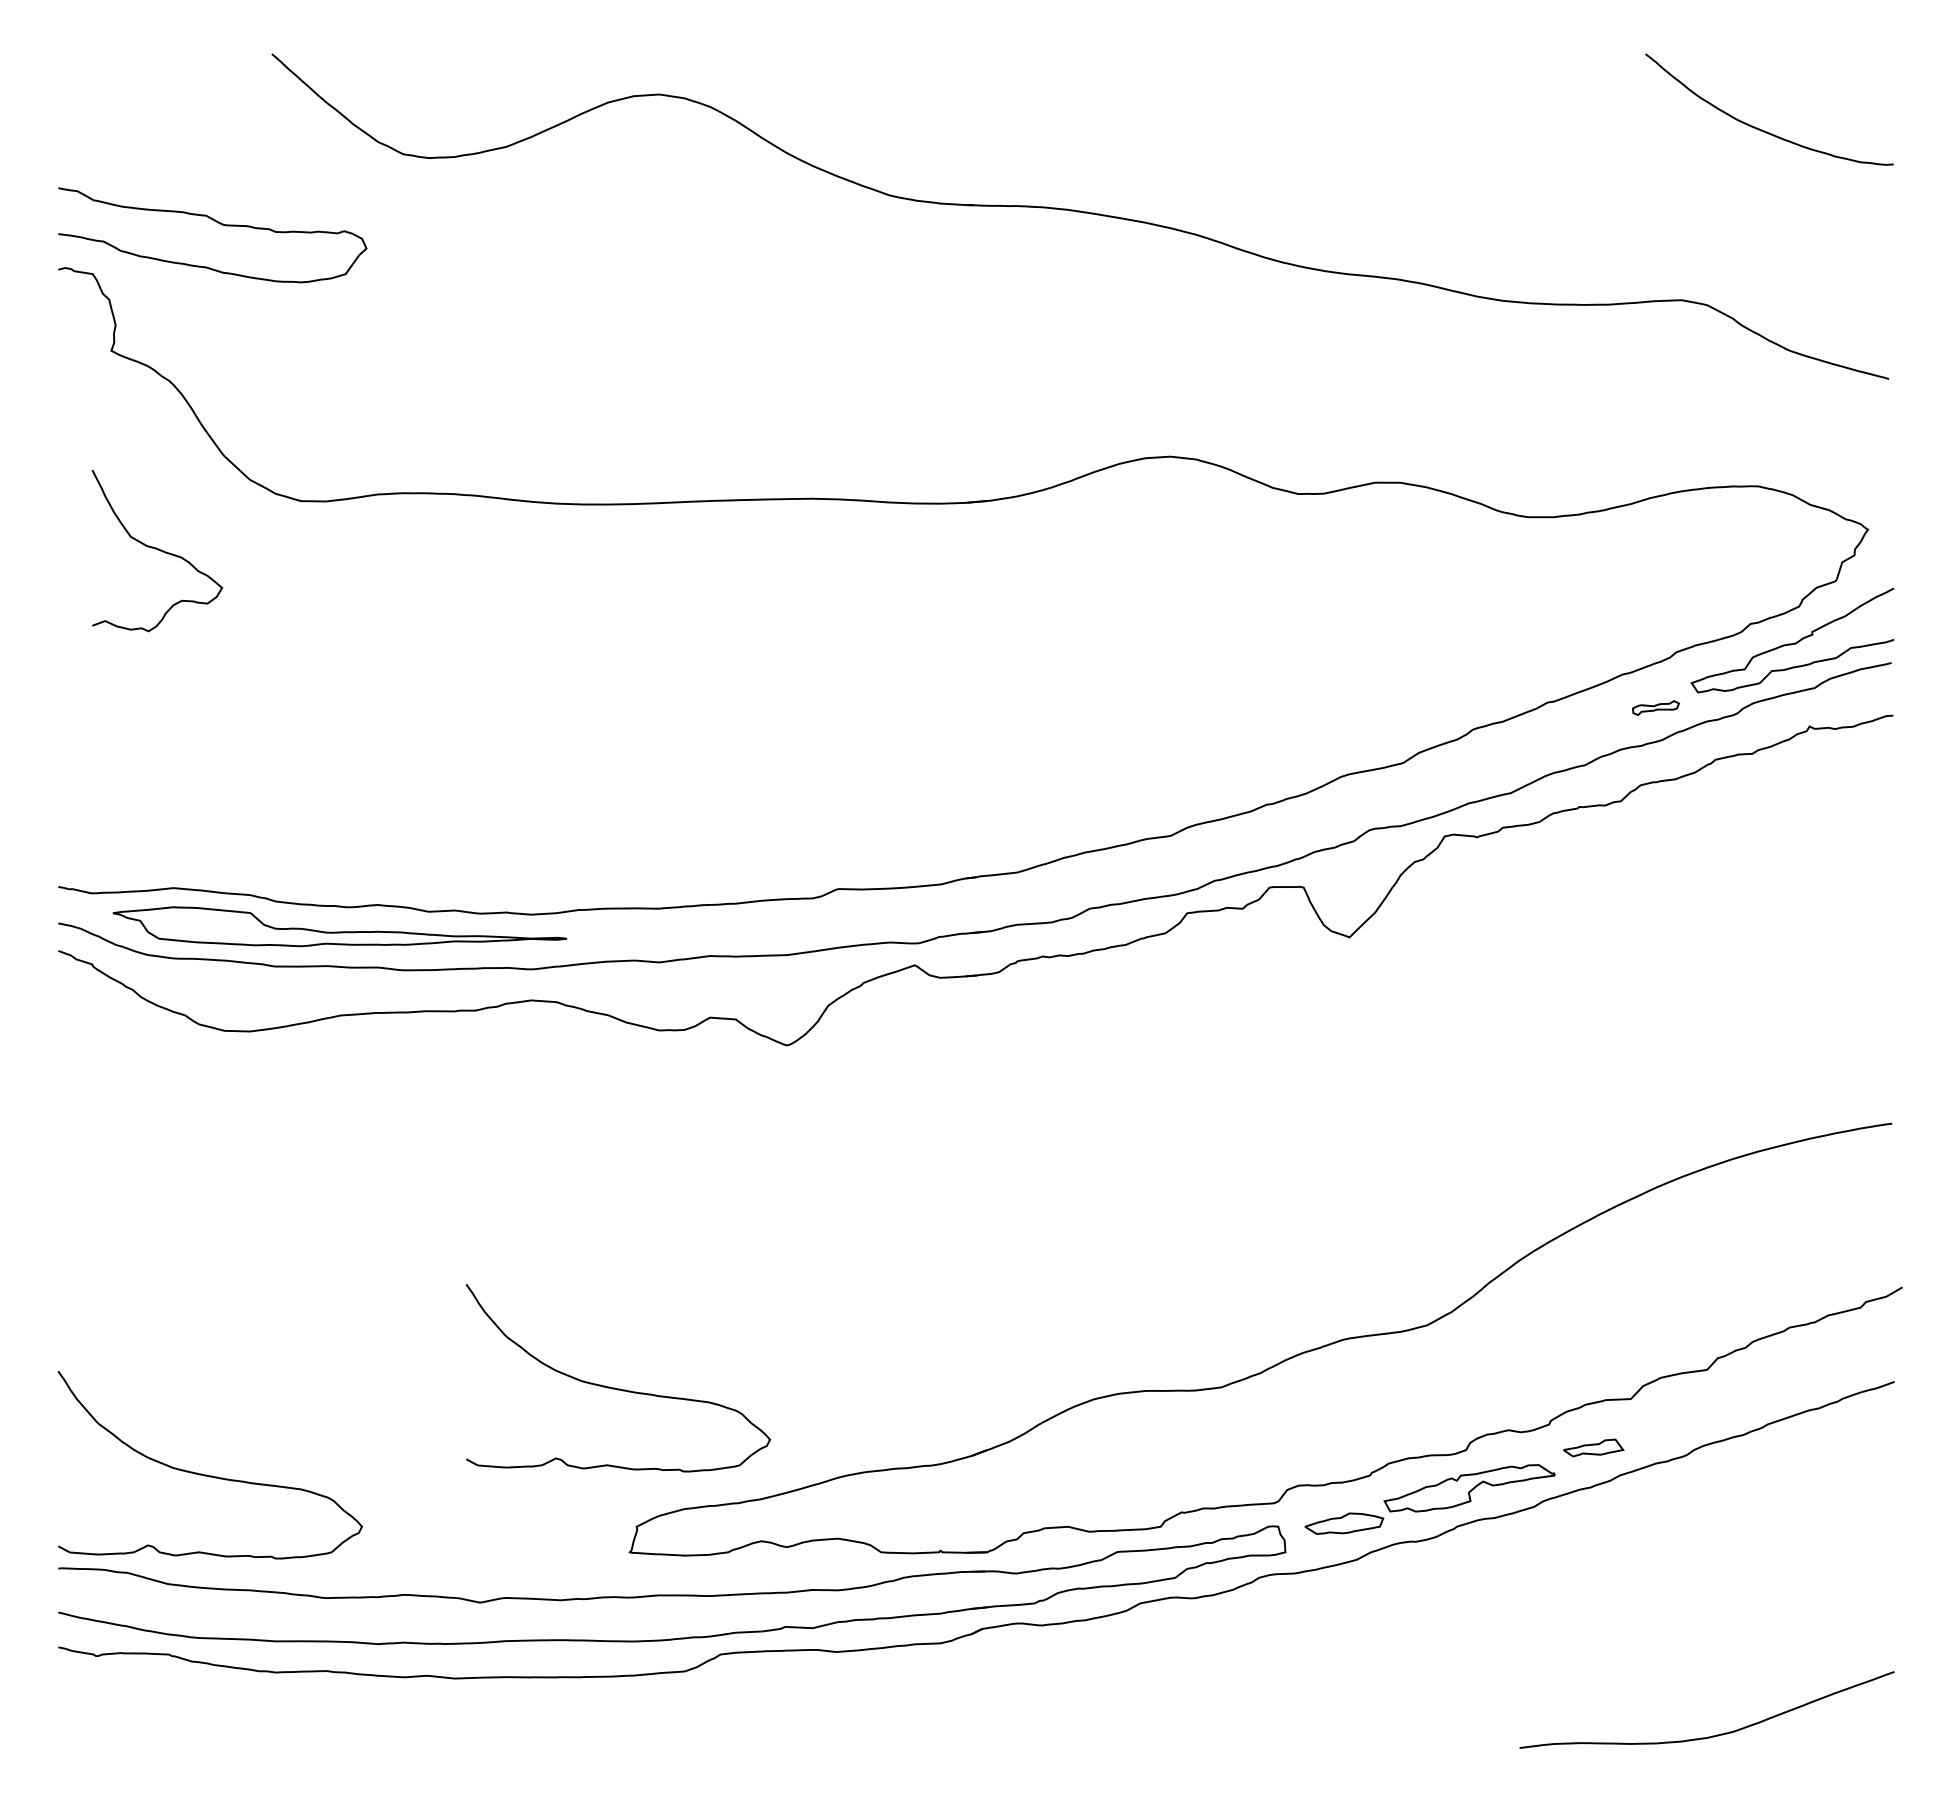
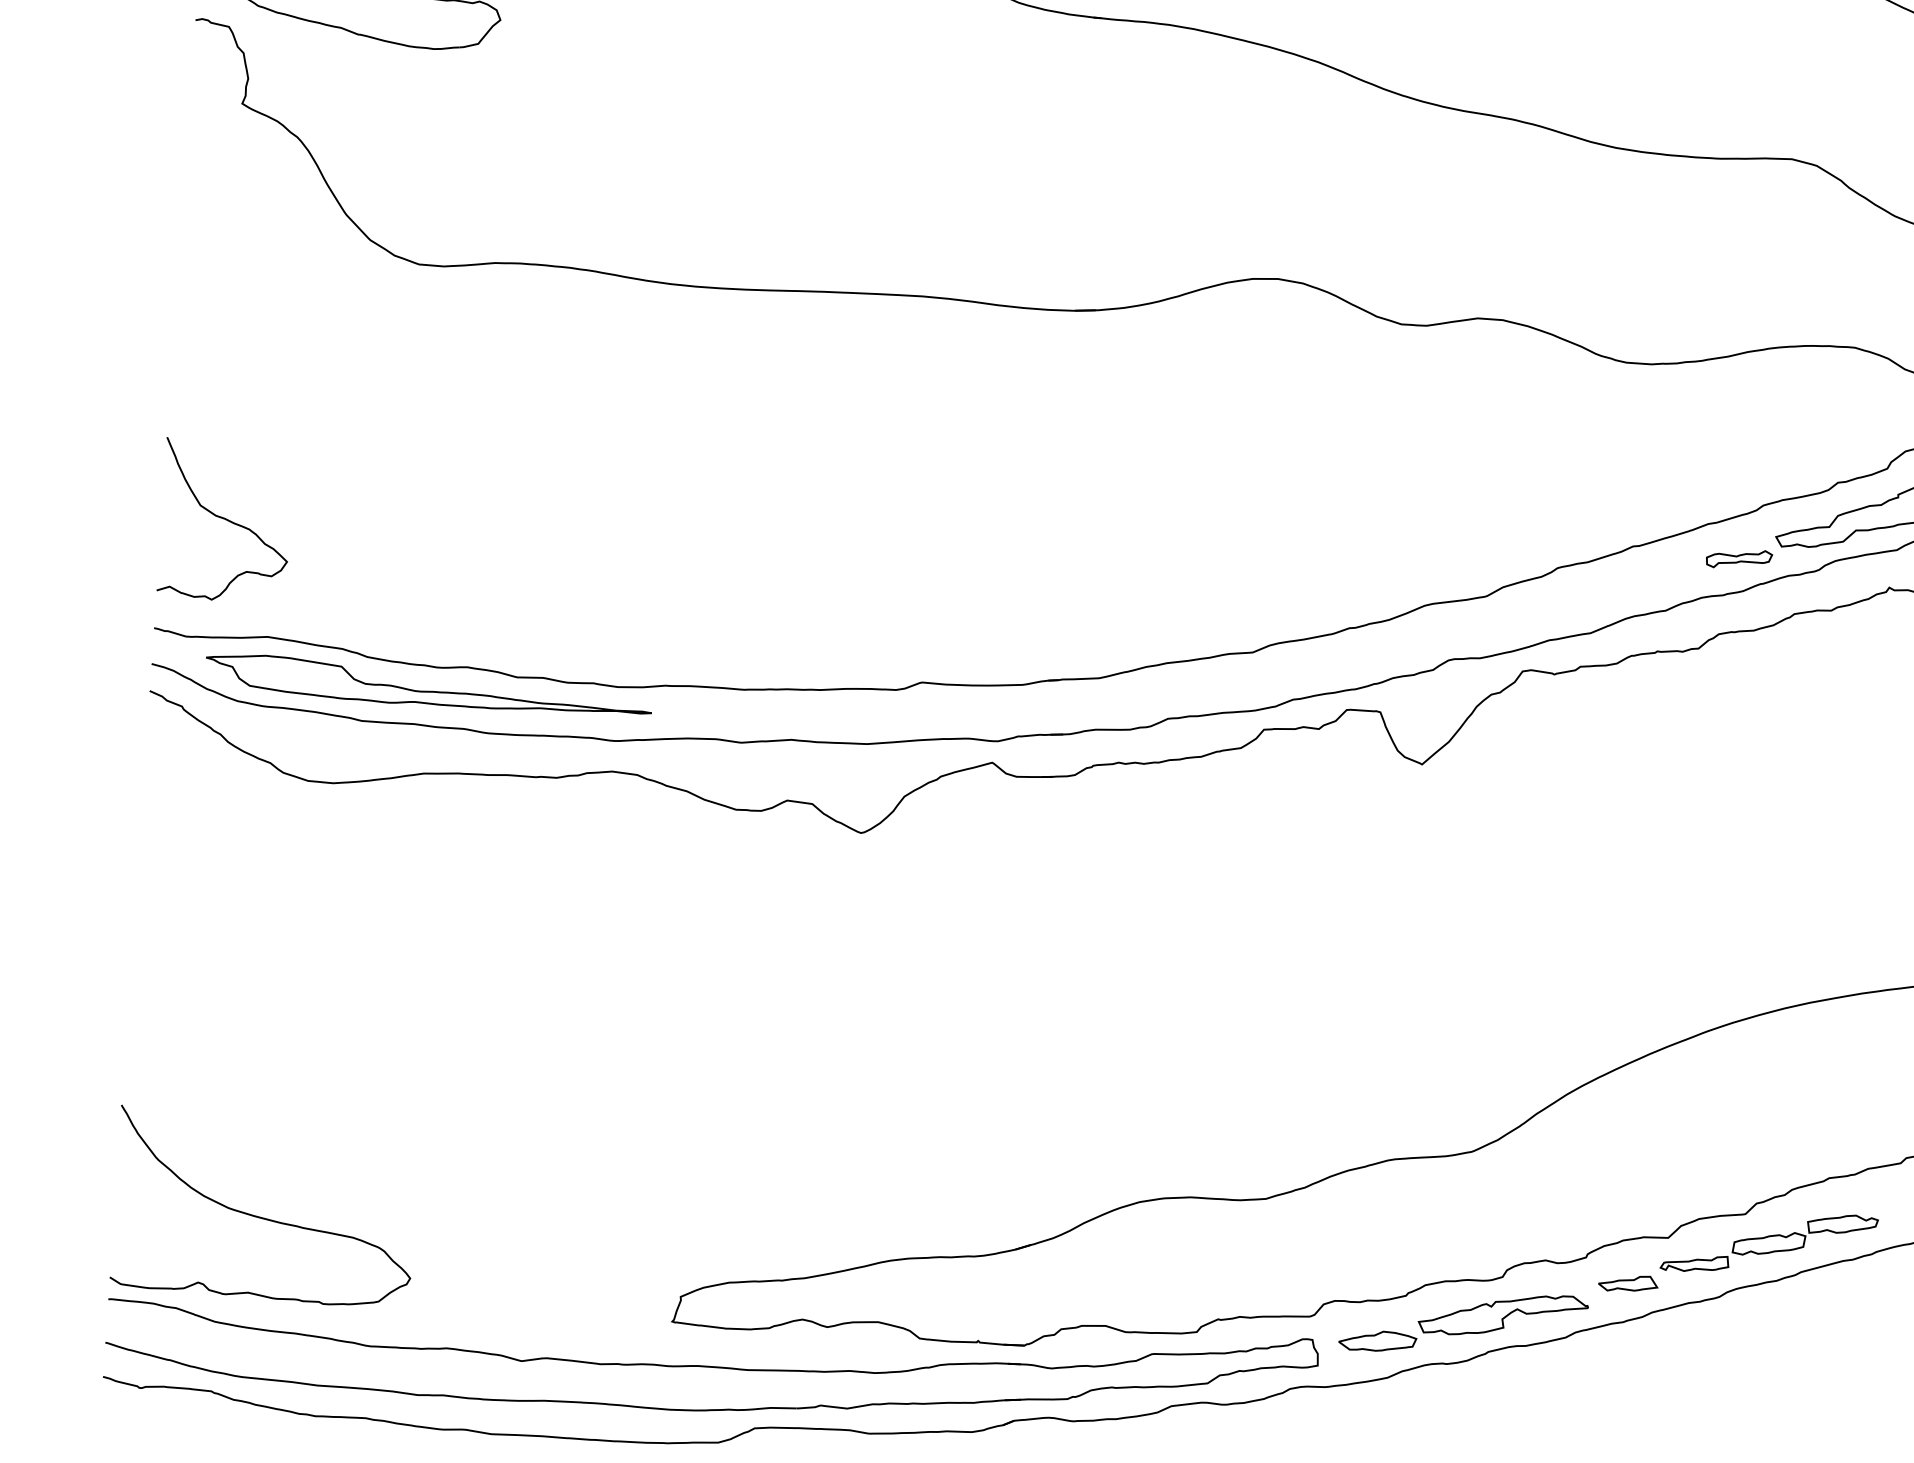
curve: (157, 550) -> (225, 520), moved
part: (1655, 707) -> (1738, 558), size x1.43
curve: (614, 1387) -> (668, 1158), removed
part: (1733, 1397) -> (1769, 1243), added

